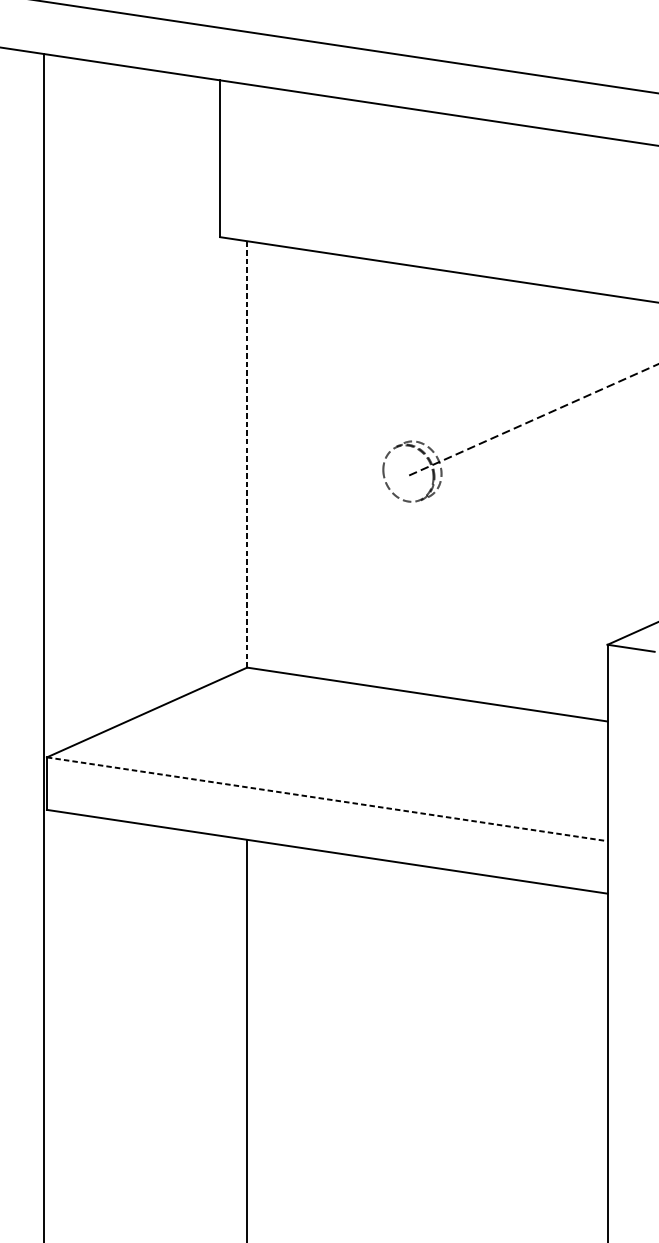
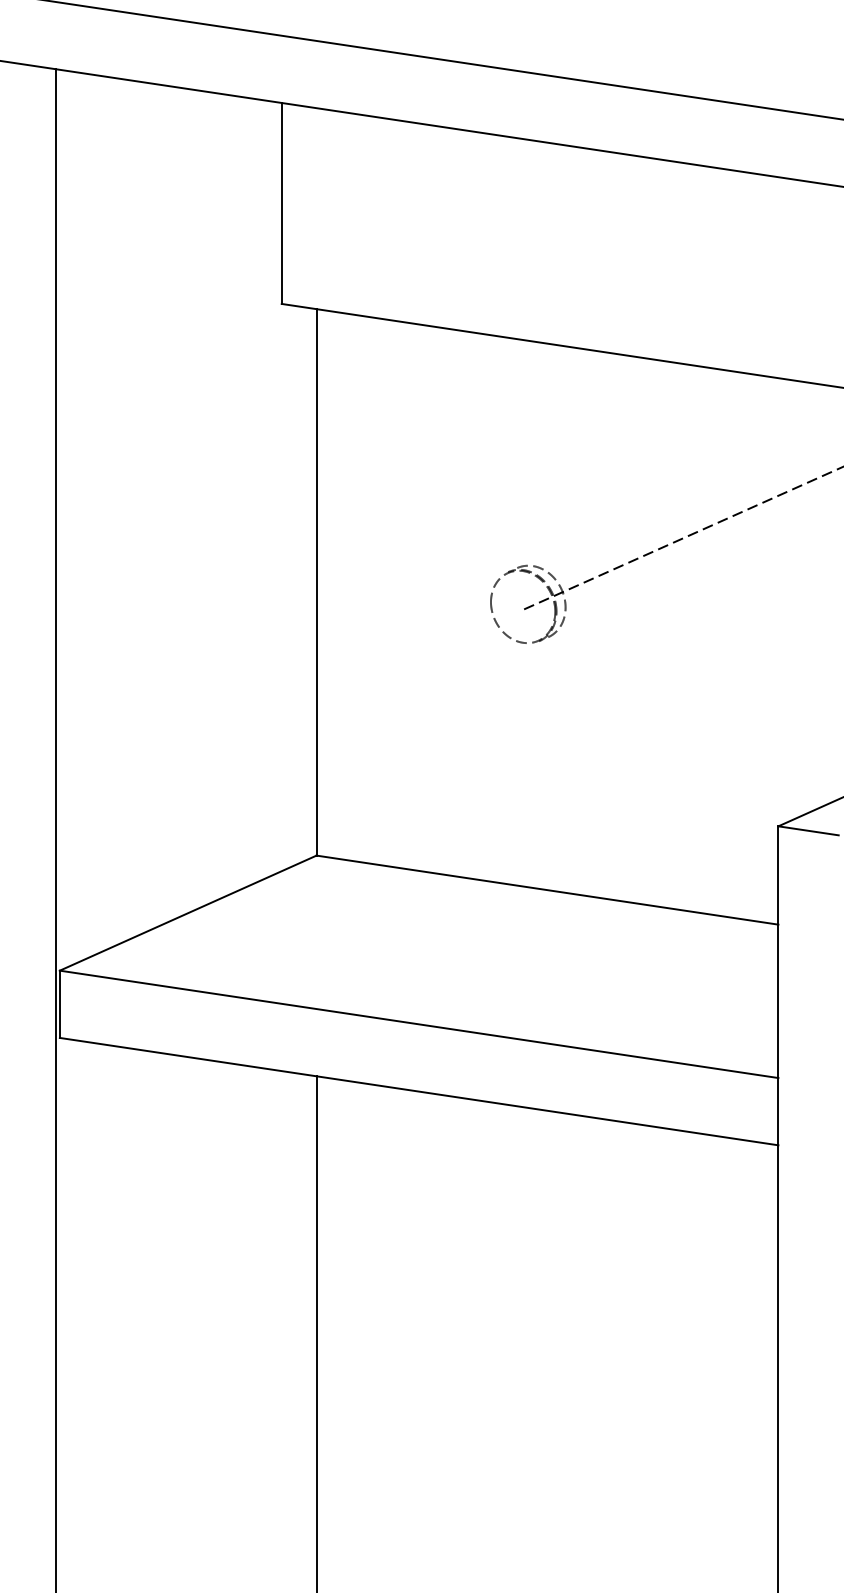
line: (247, 453) -> (316, 581), dashed -> solid
line: (327, 799) -> (419, 1024), dashed -> solid

